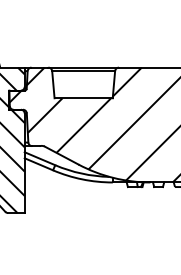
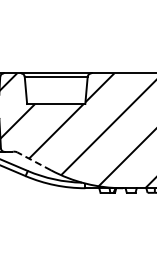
line: (61, 155) -> (34, 161), solid -> dashed

